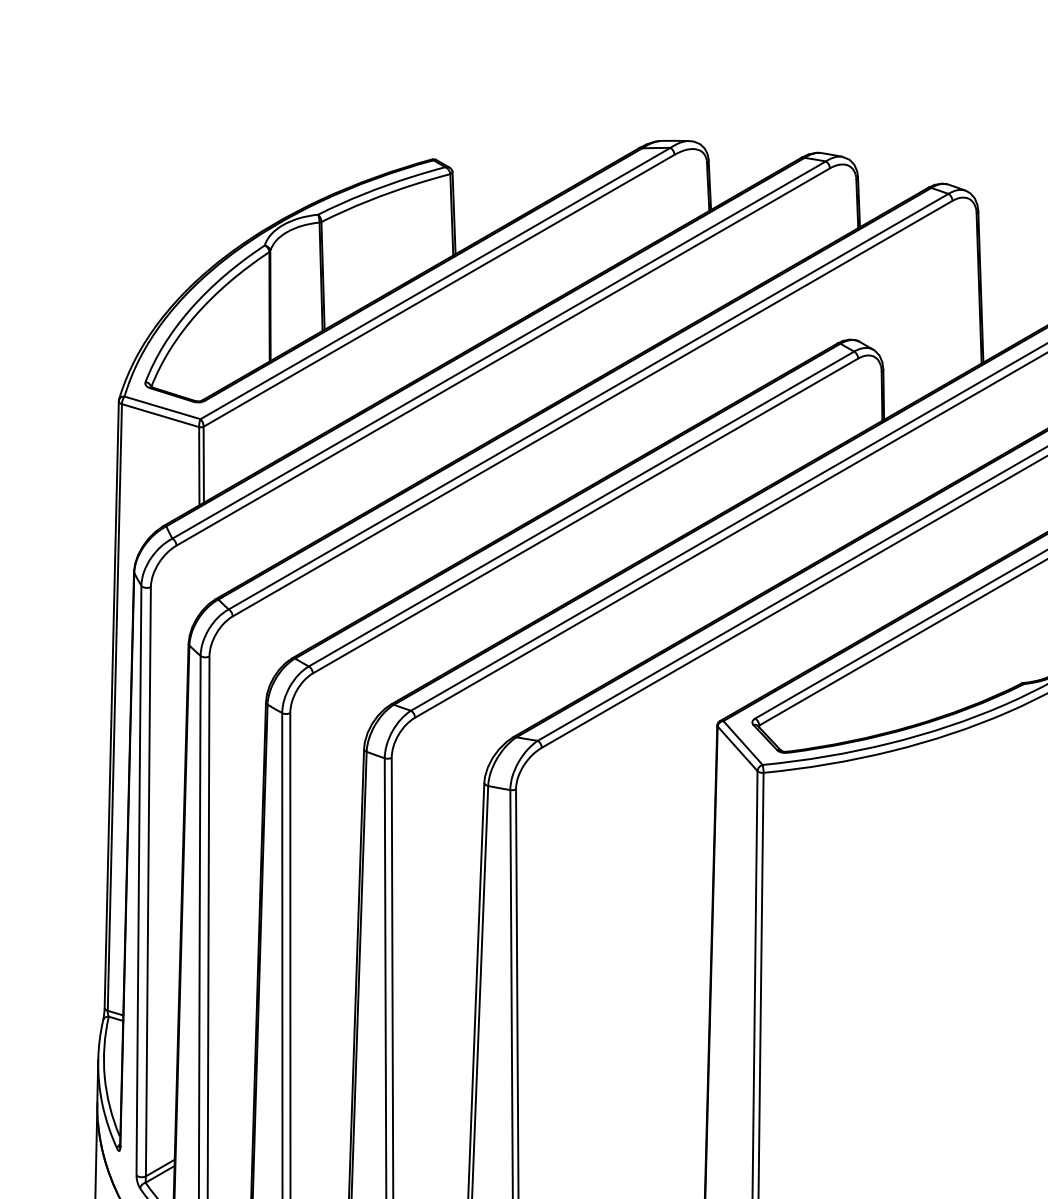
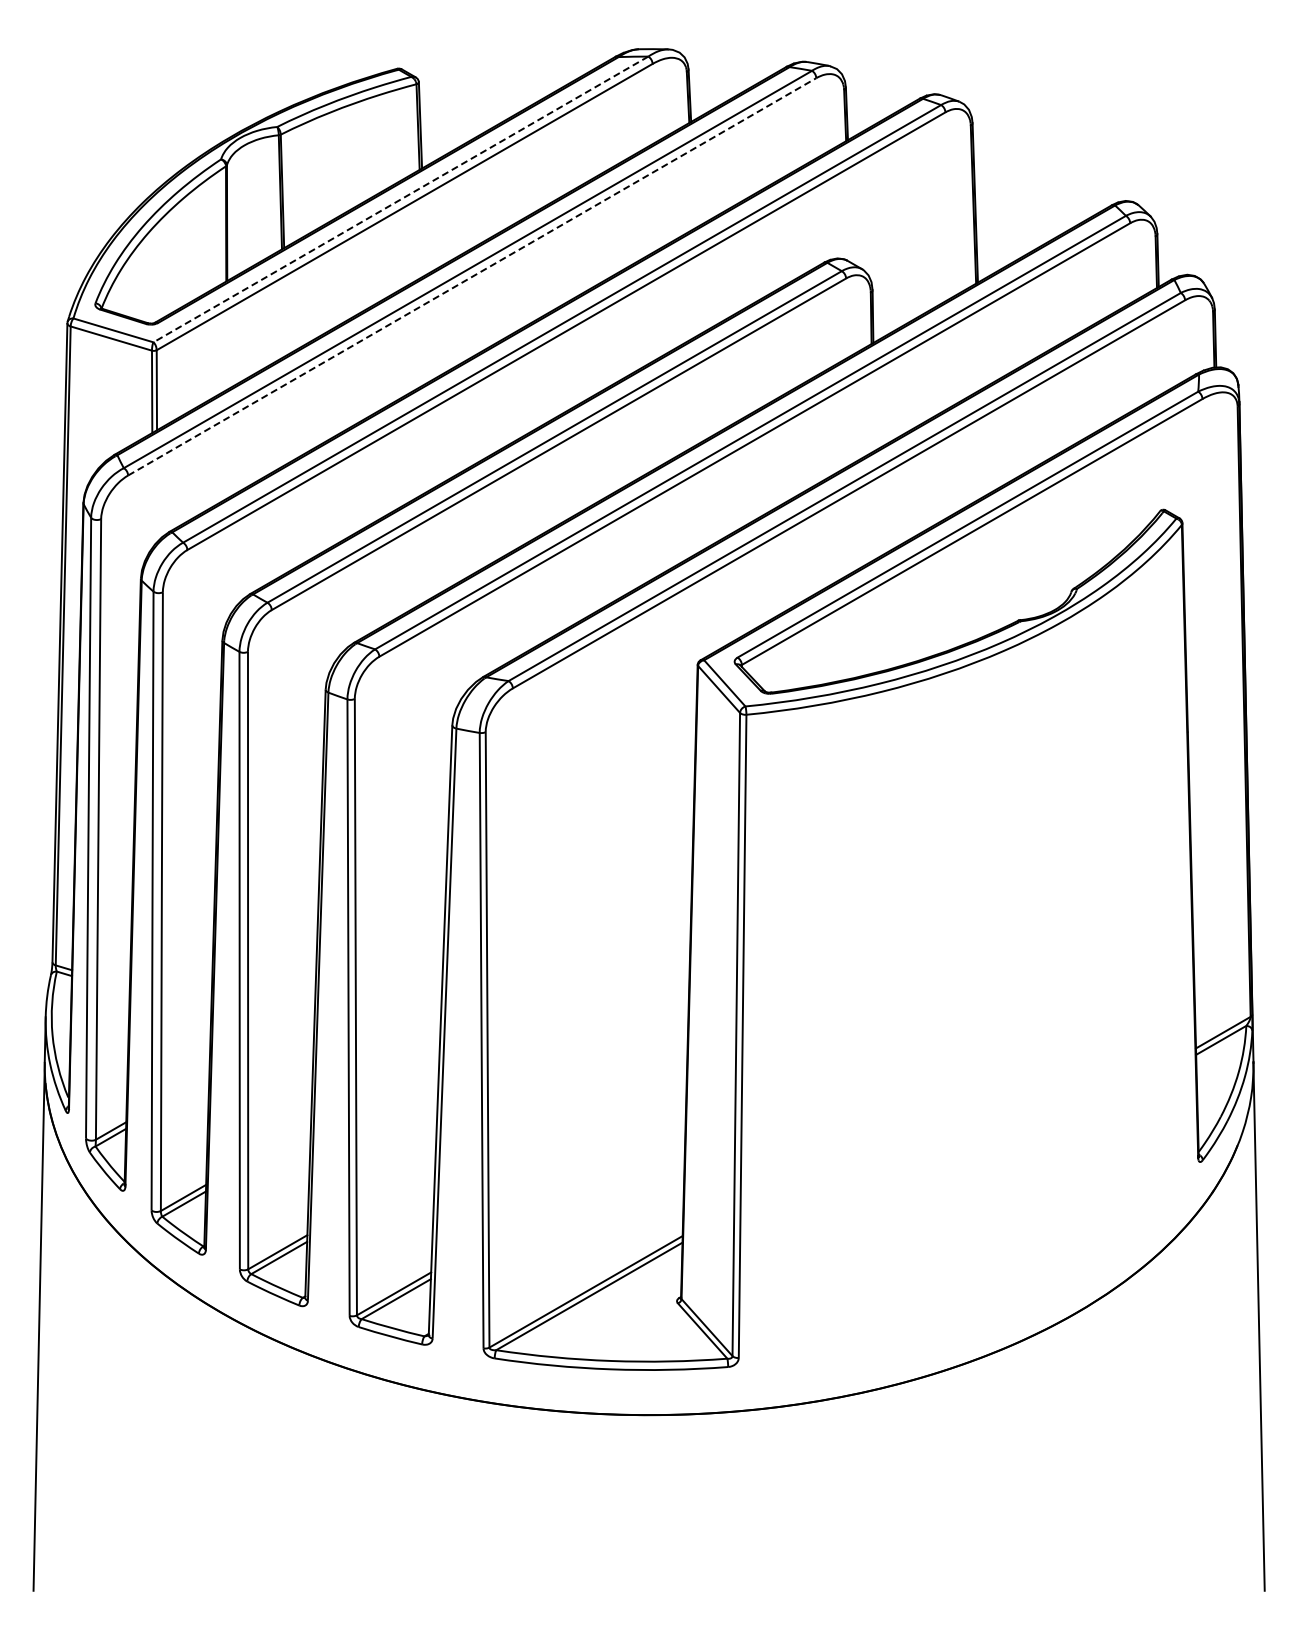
line: (435, 283) -> (400, 199), solid -> dashed
line: (503, 356) -> (472, 276), solid -> dashed

